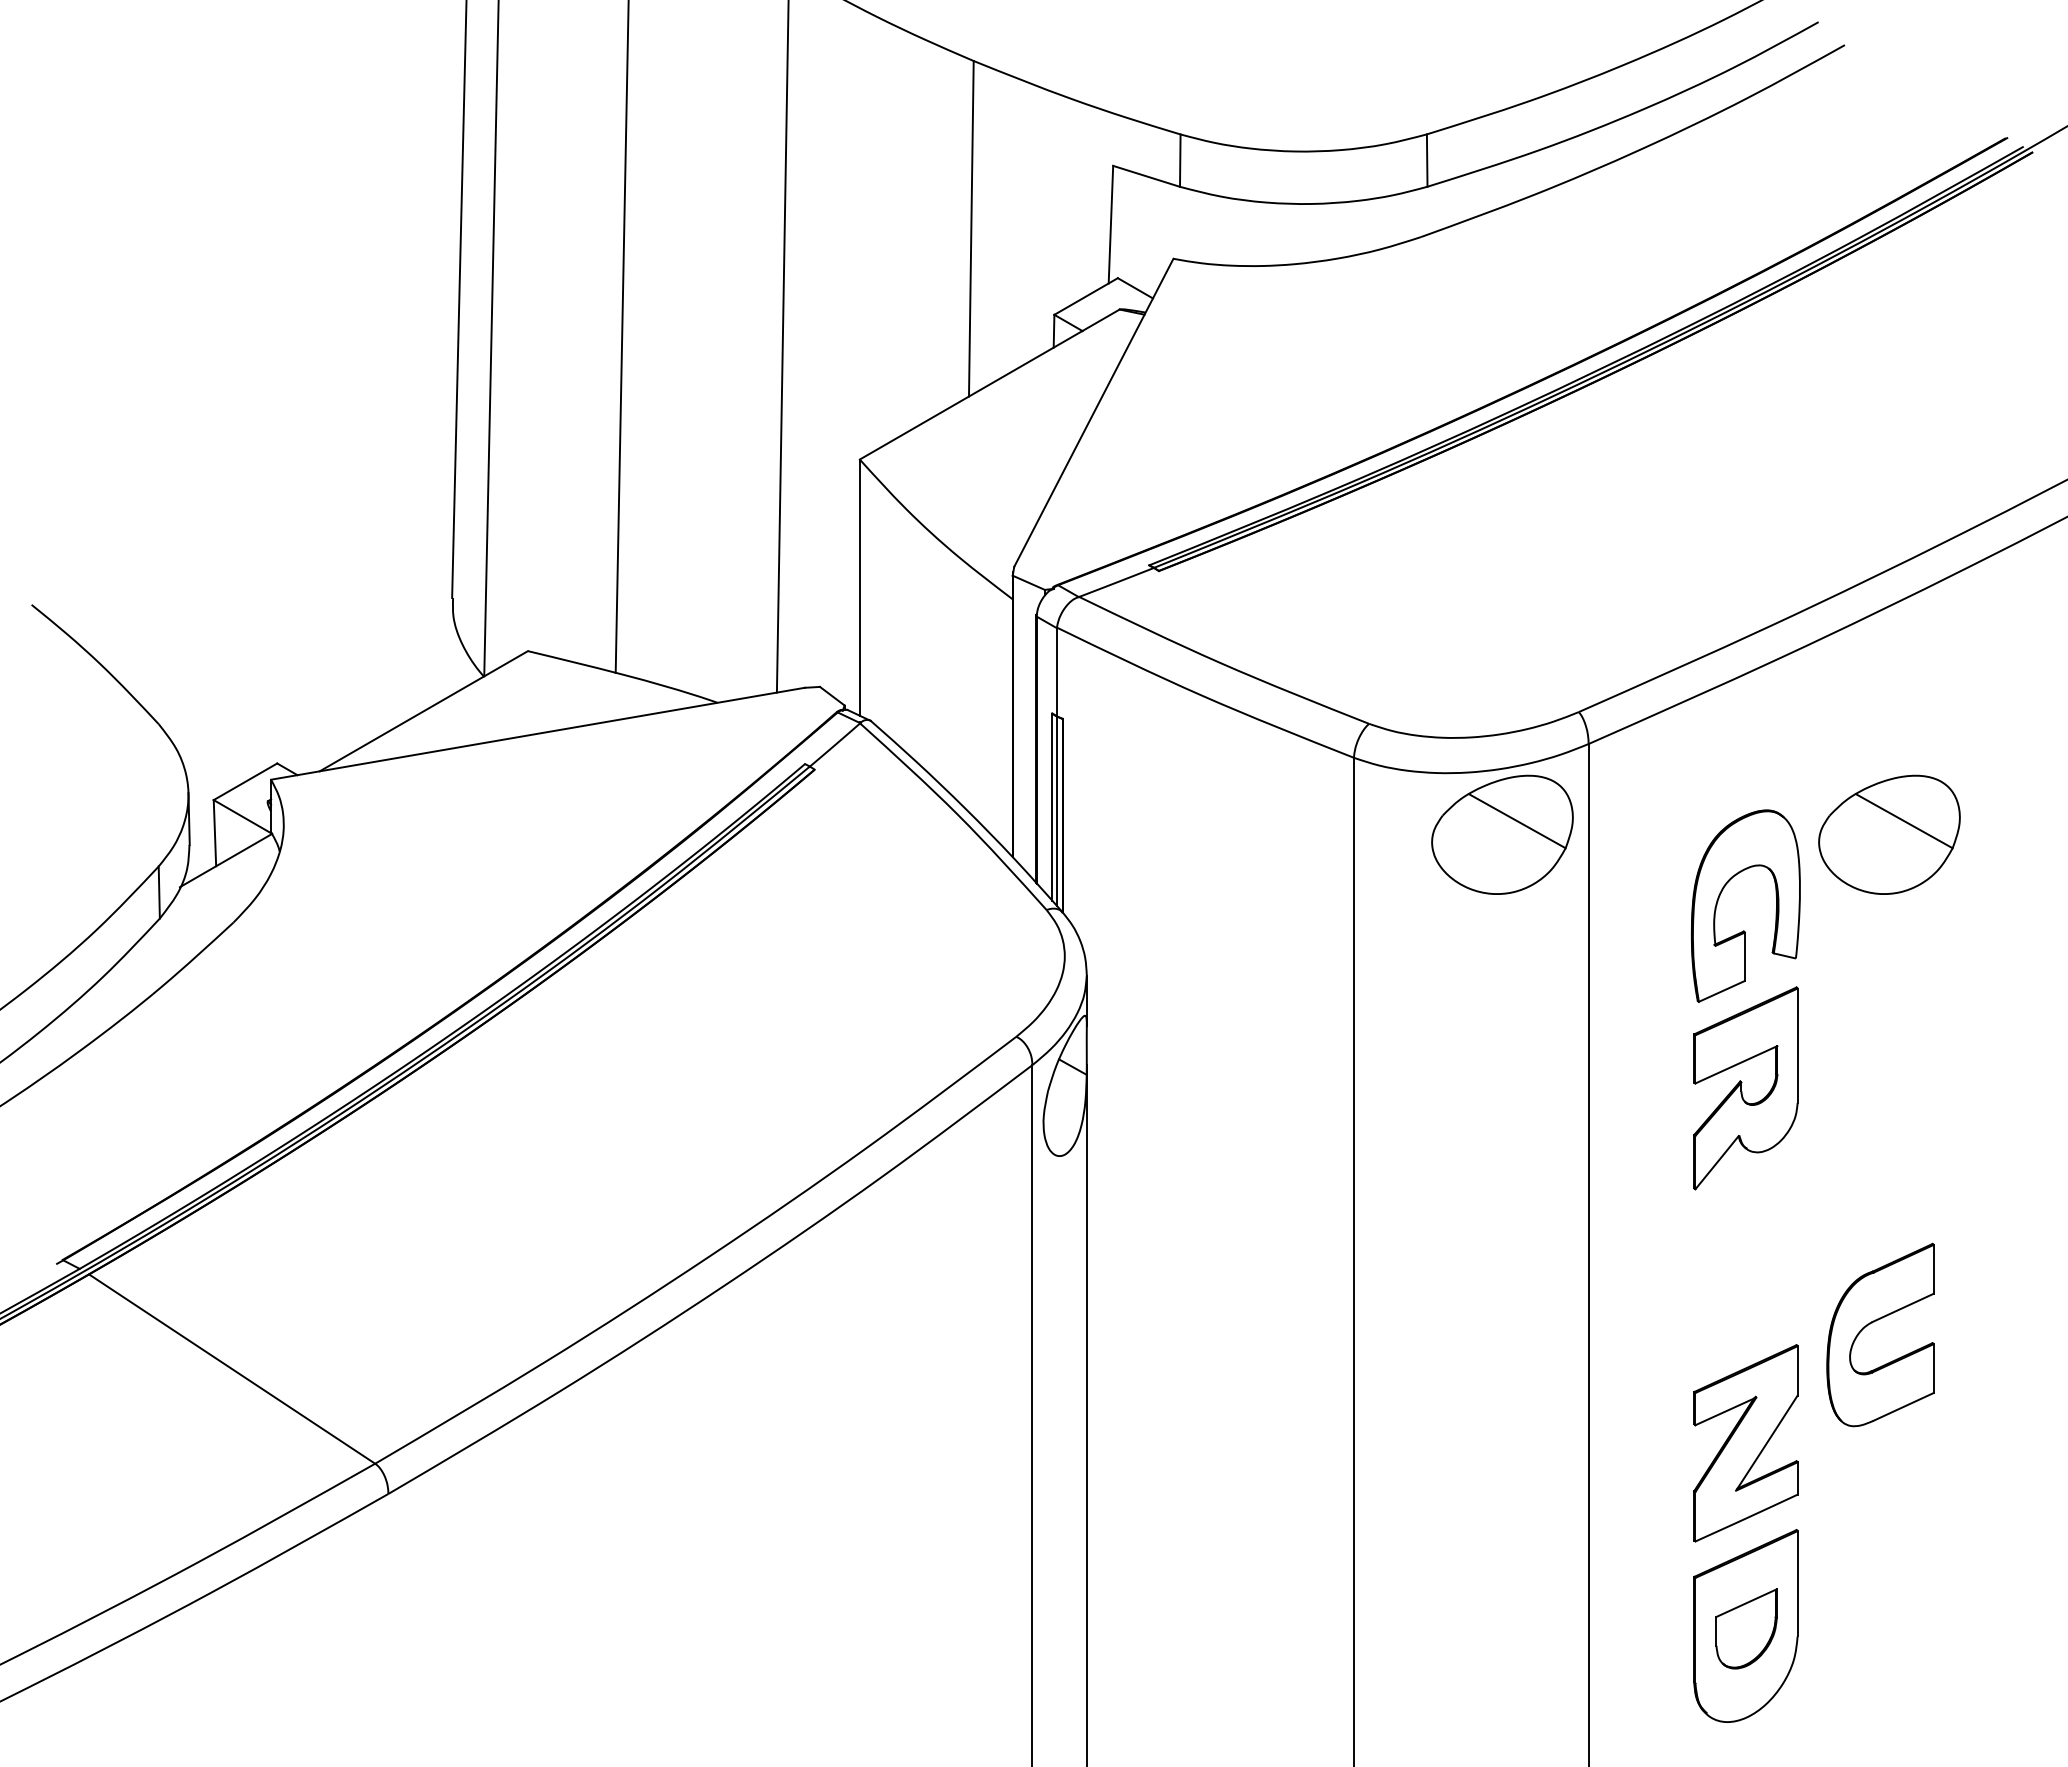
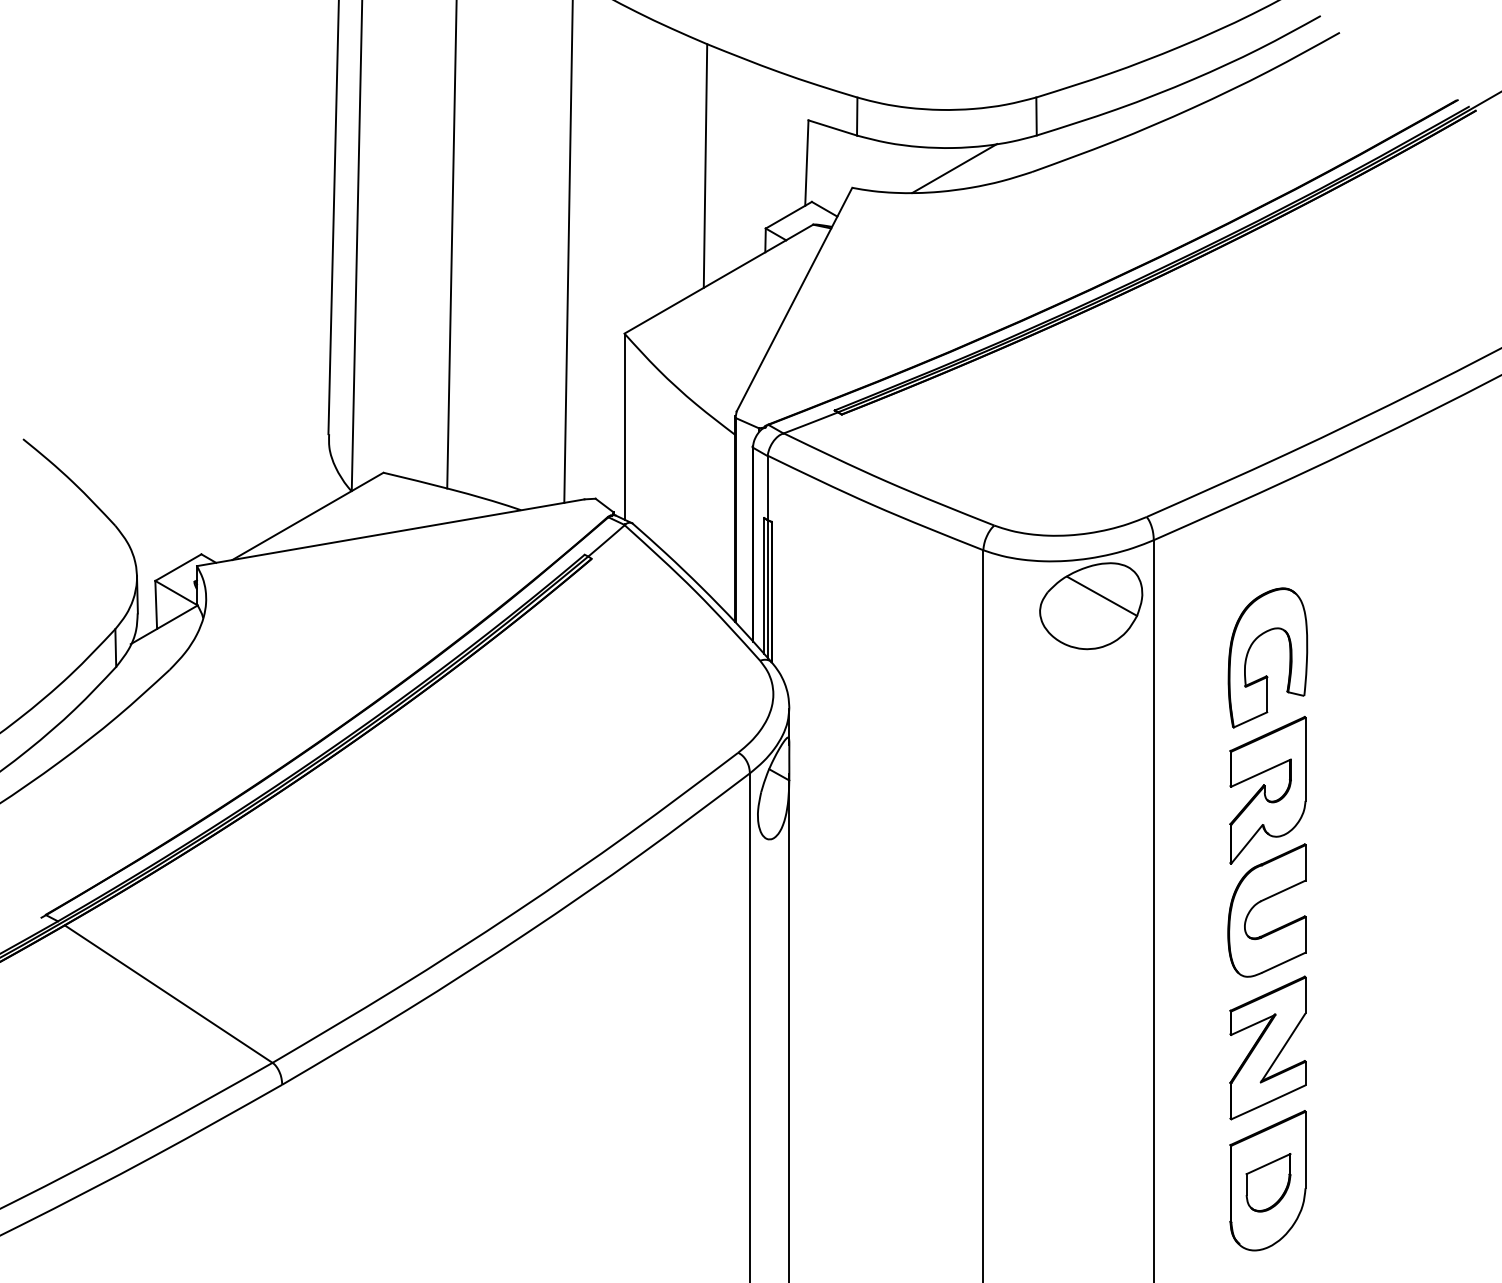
line: (1314, 231) -> (954, 168), added
part: (1889, 834) -> (1372, 605), removed
part: (1874, 1322) -> (1262, 901), moved

